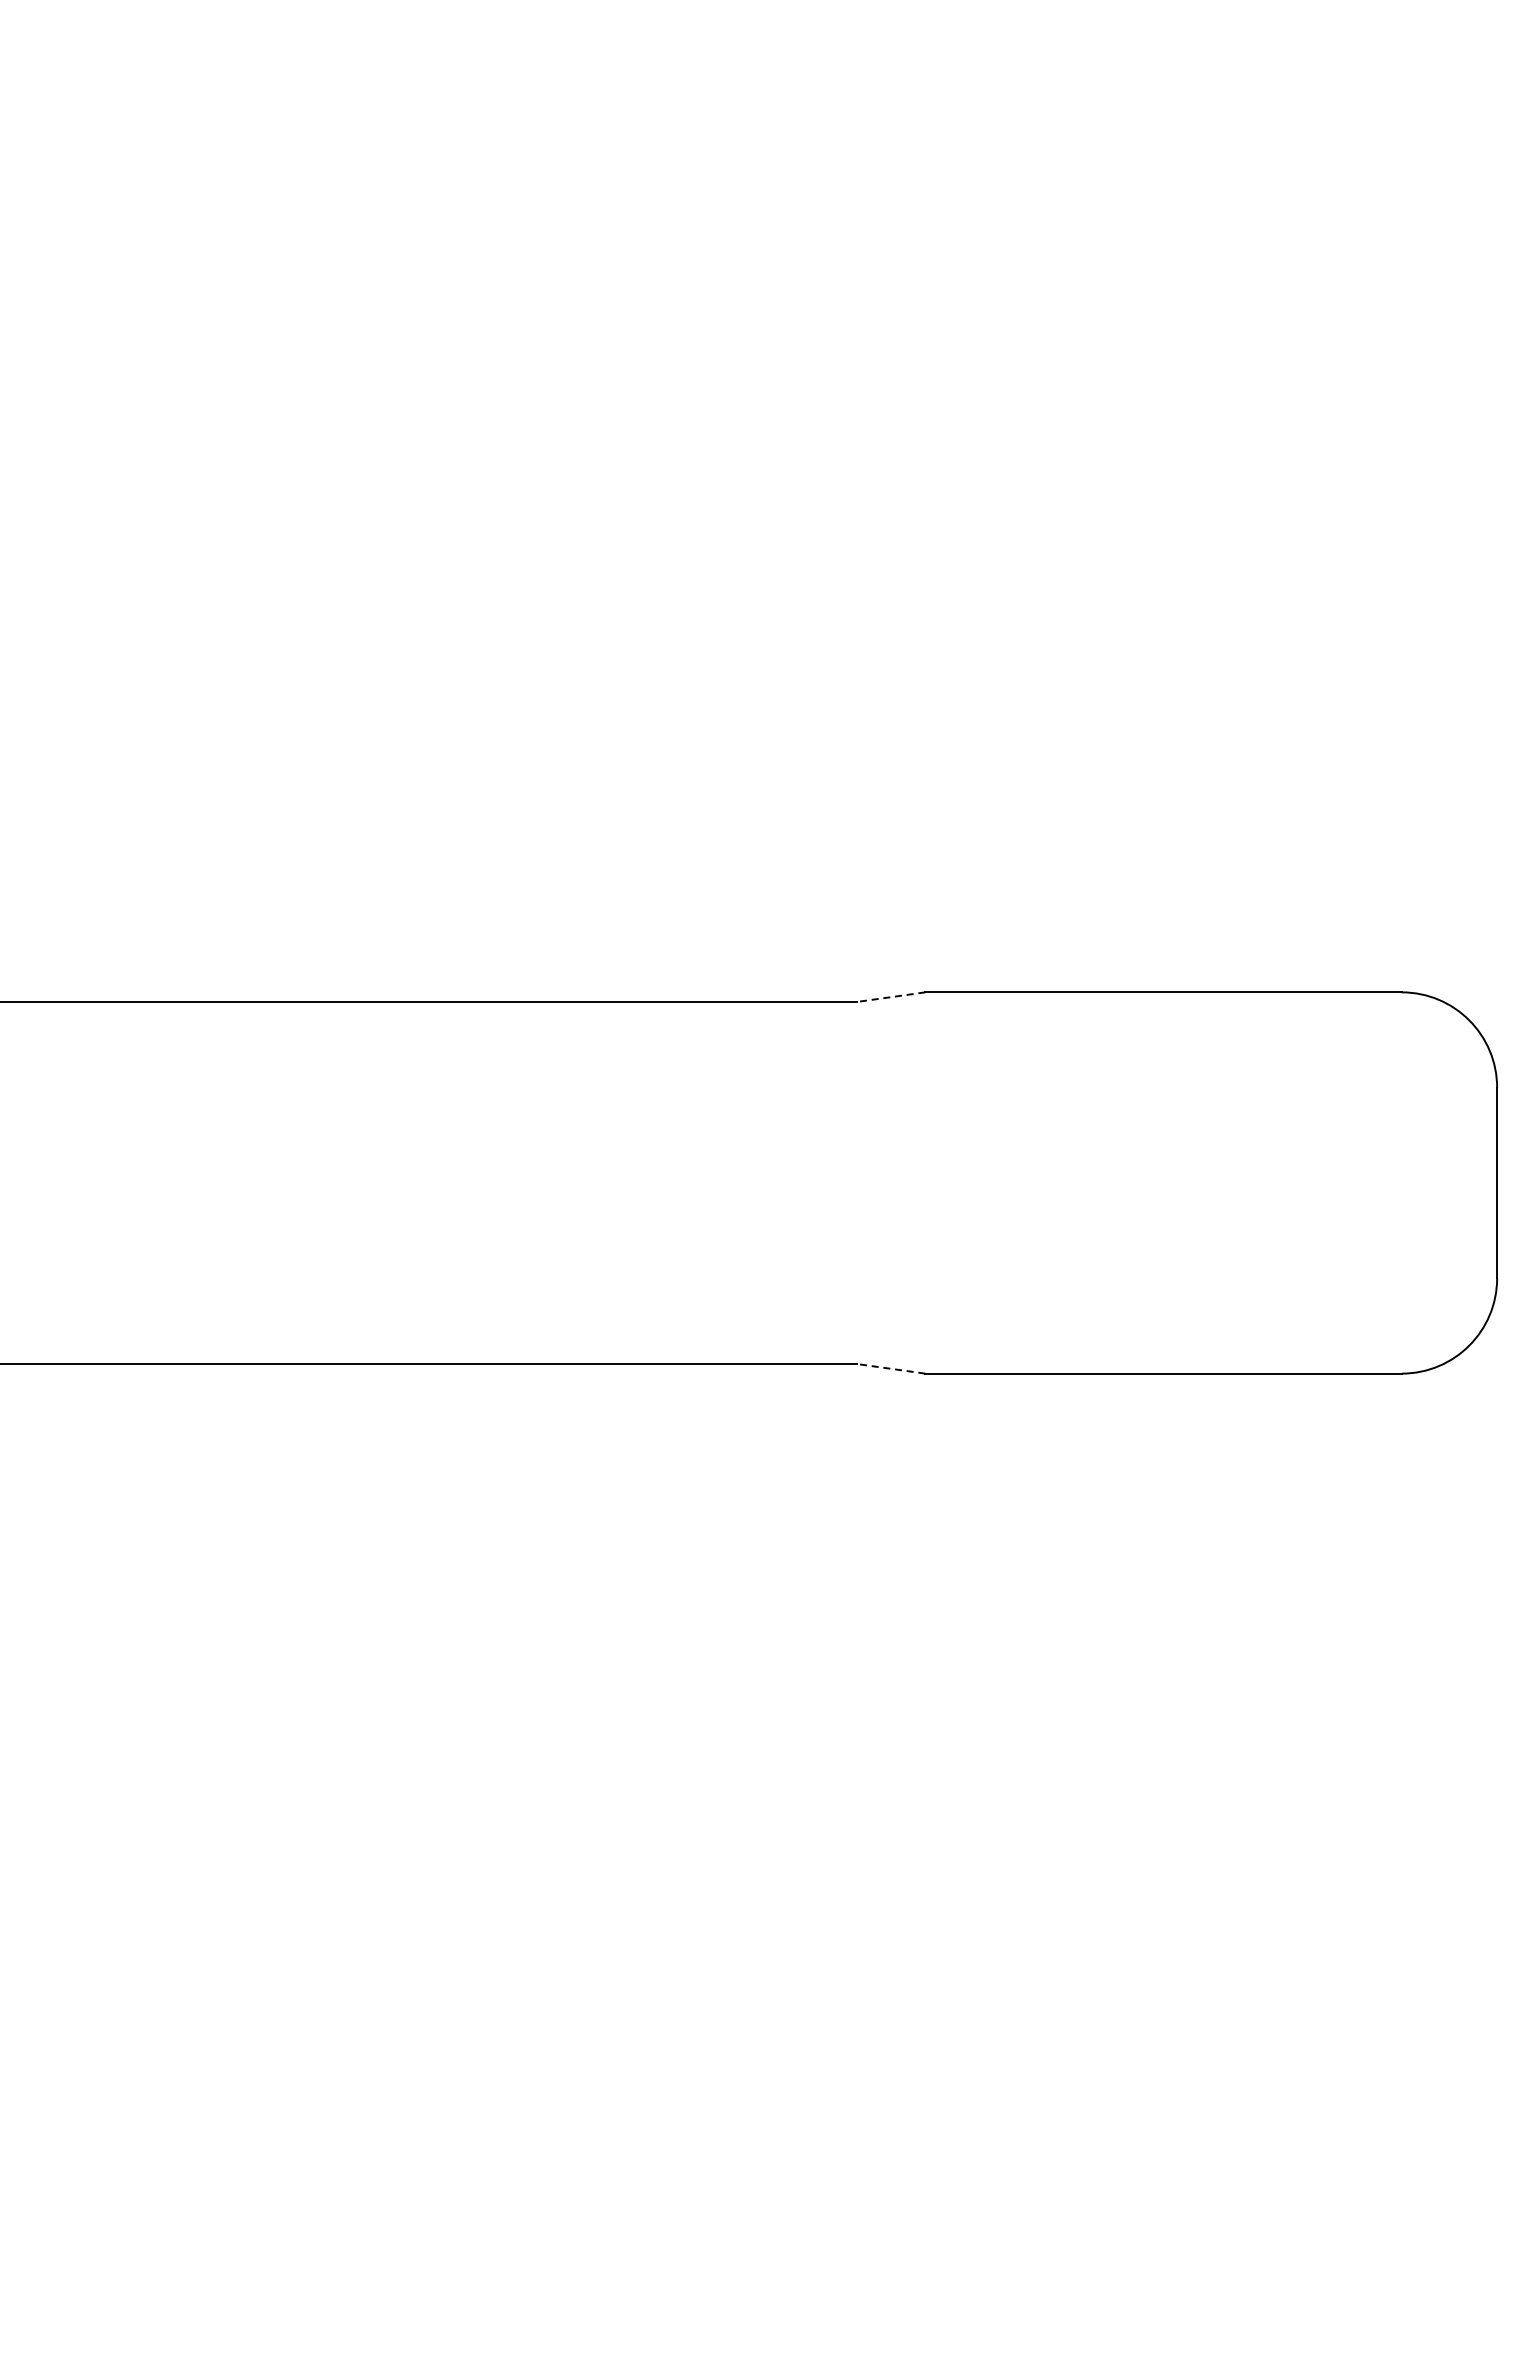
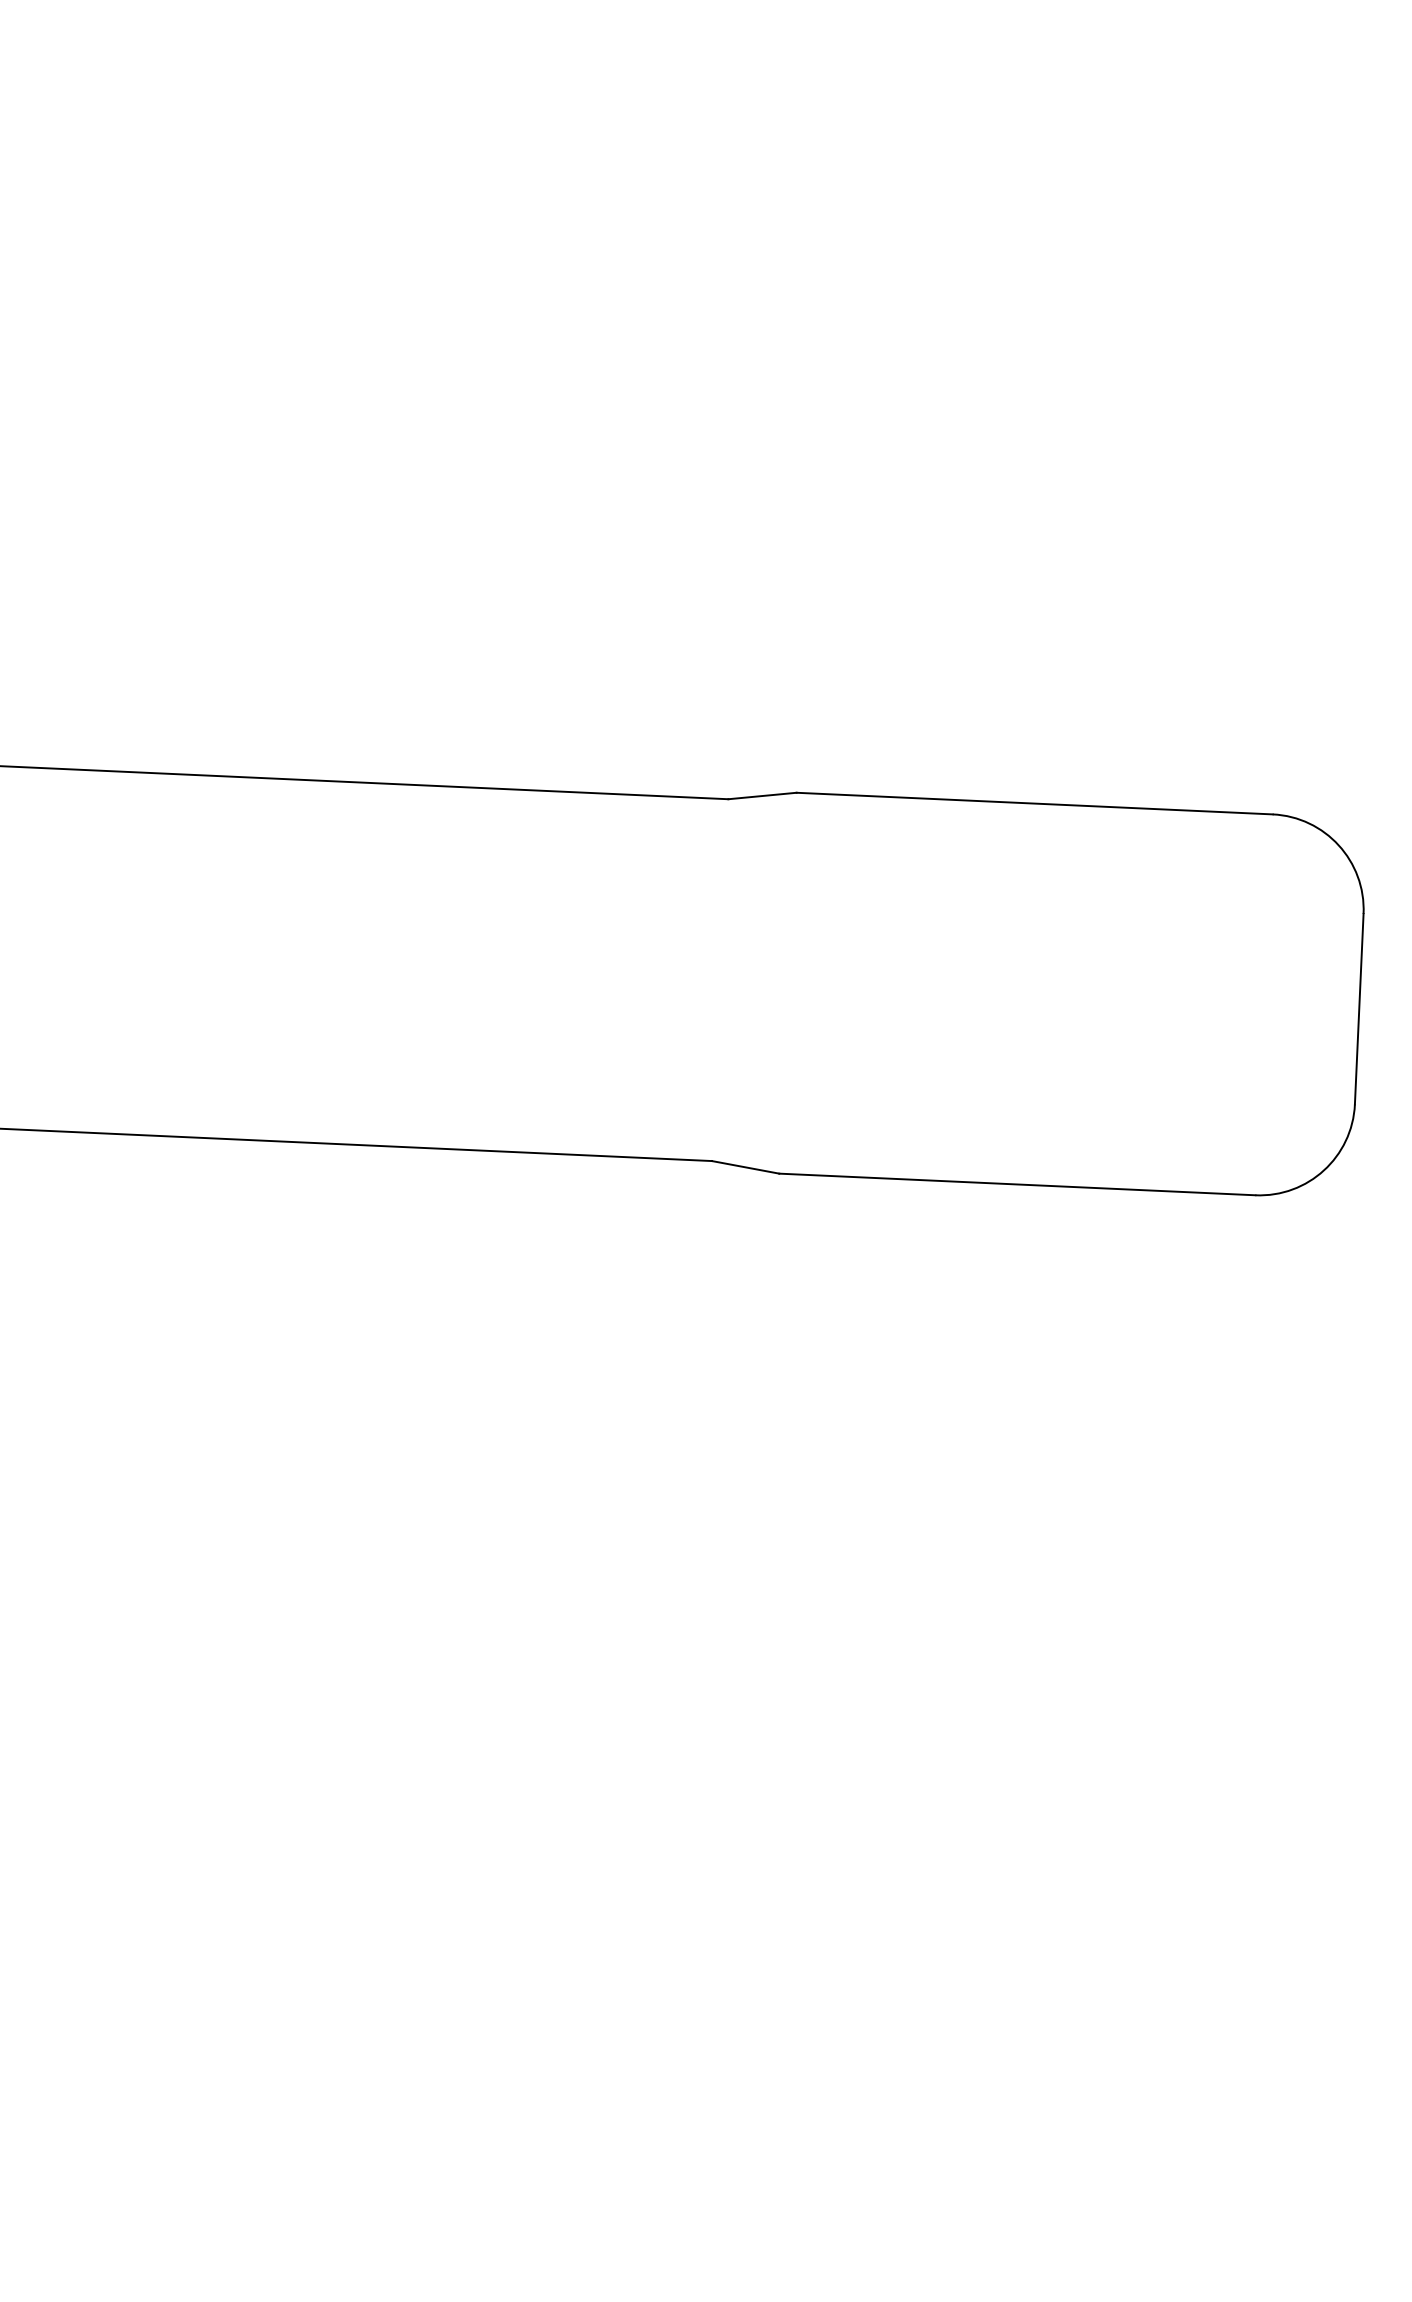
line: (890, 997) -> (761, 796), dashed -> solid
line: (890, 1368) -> (744, 1166), dashed -> solid

